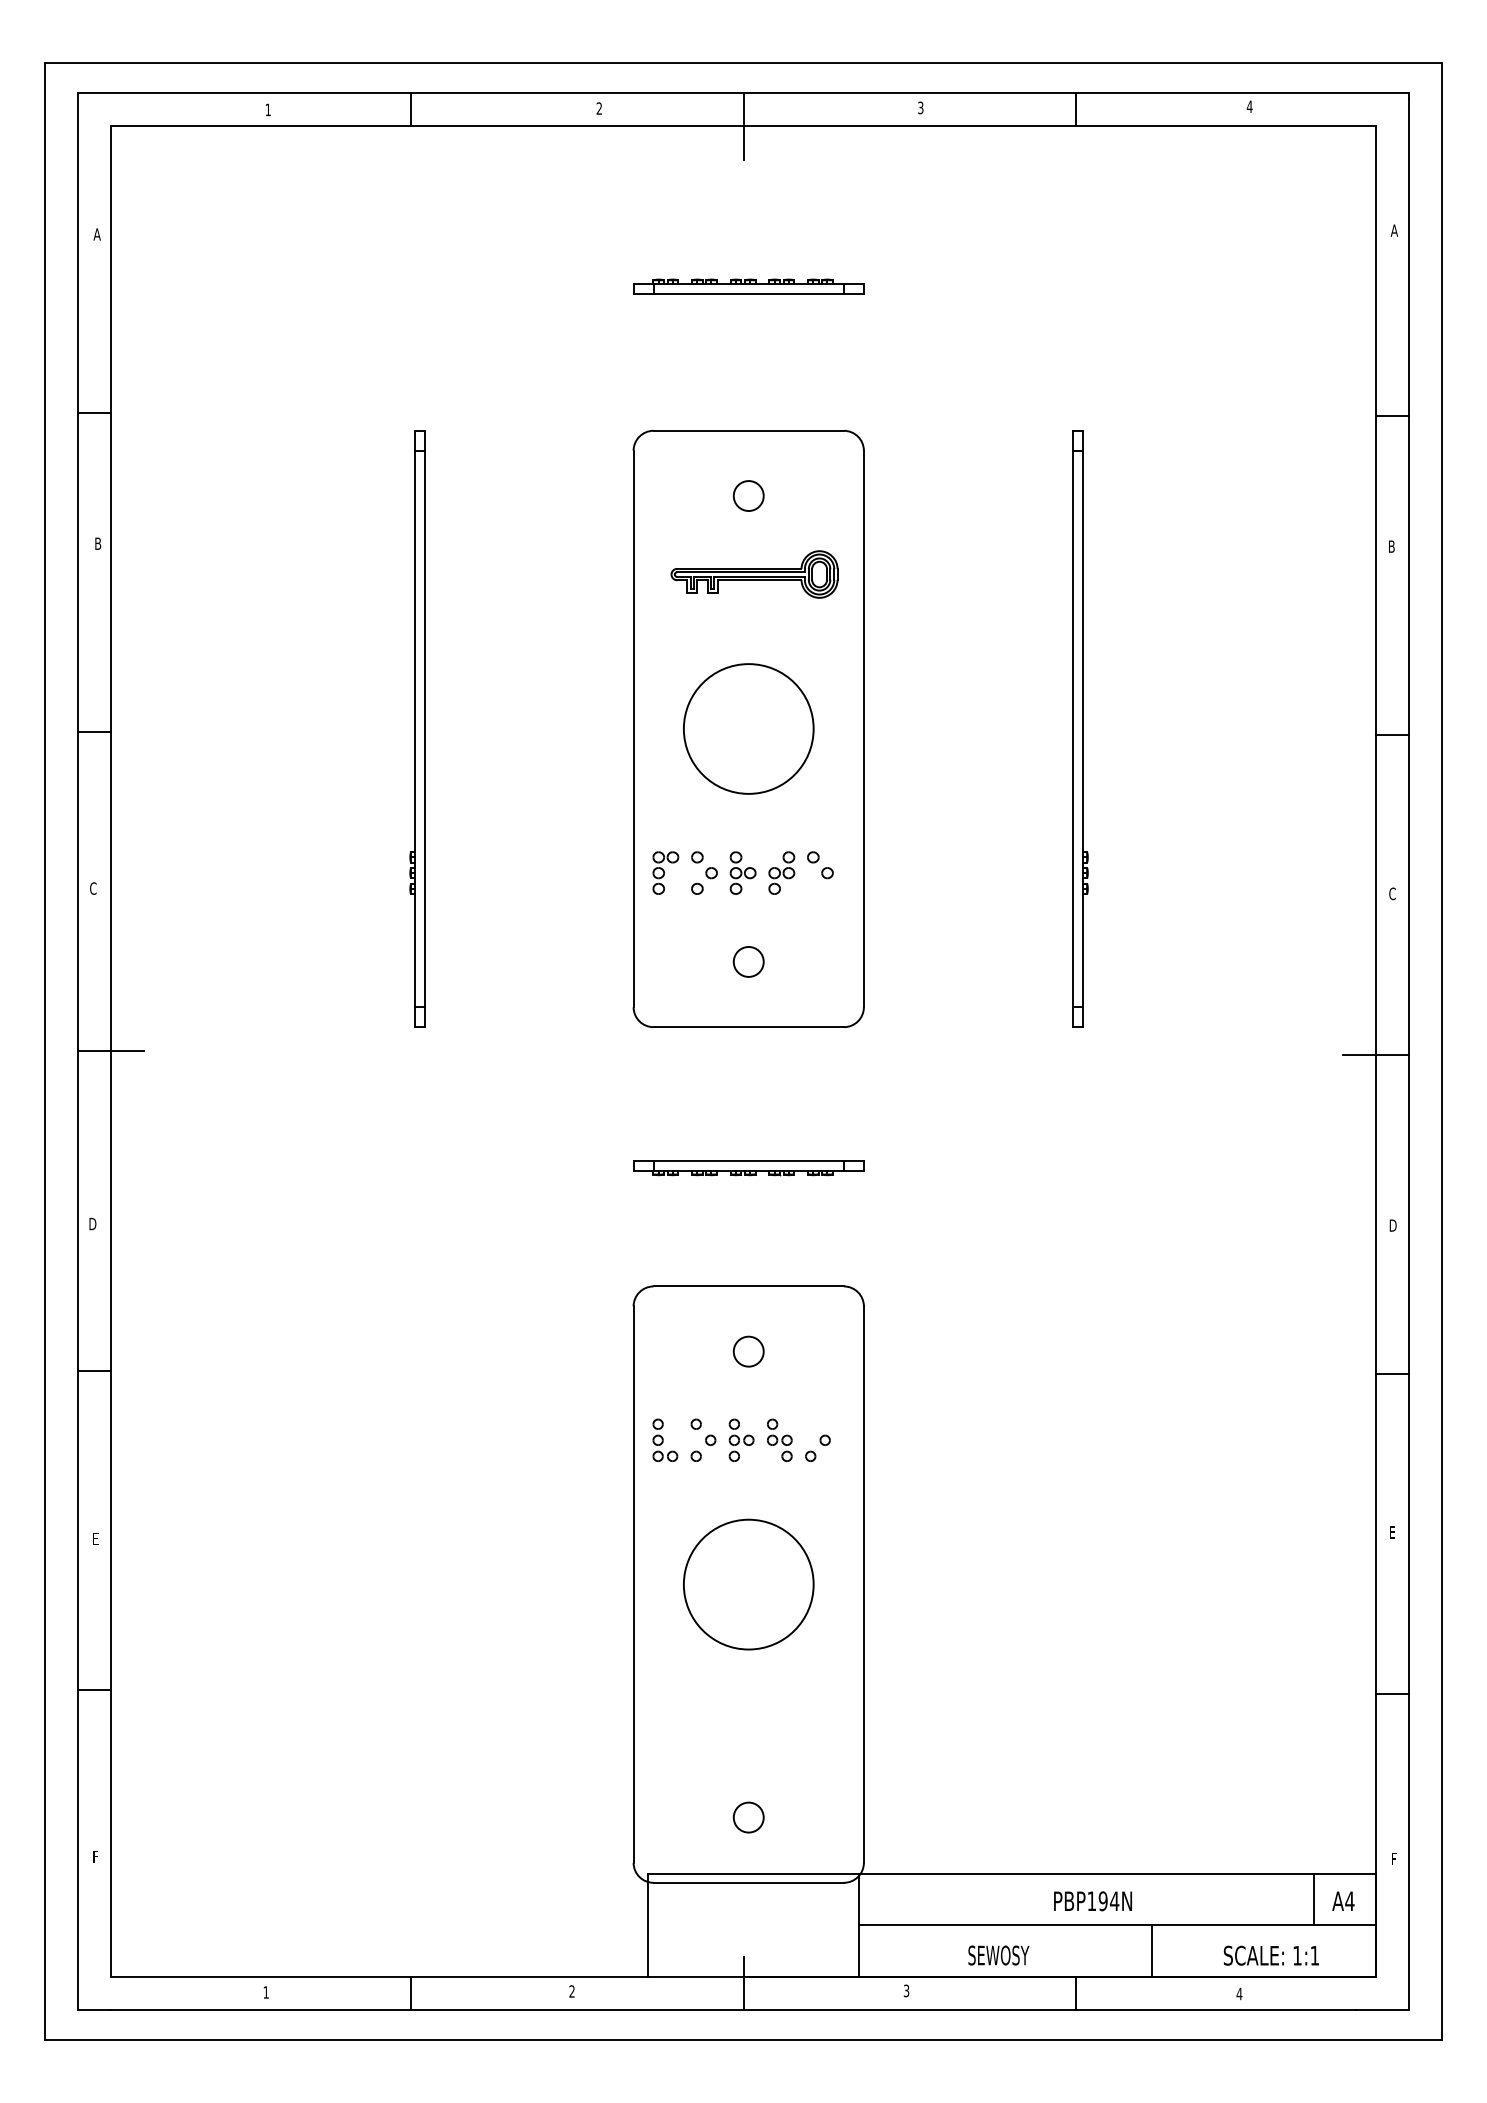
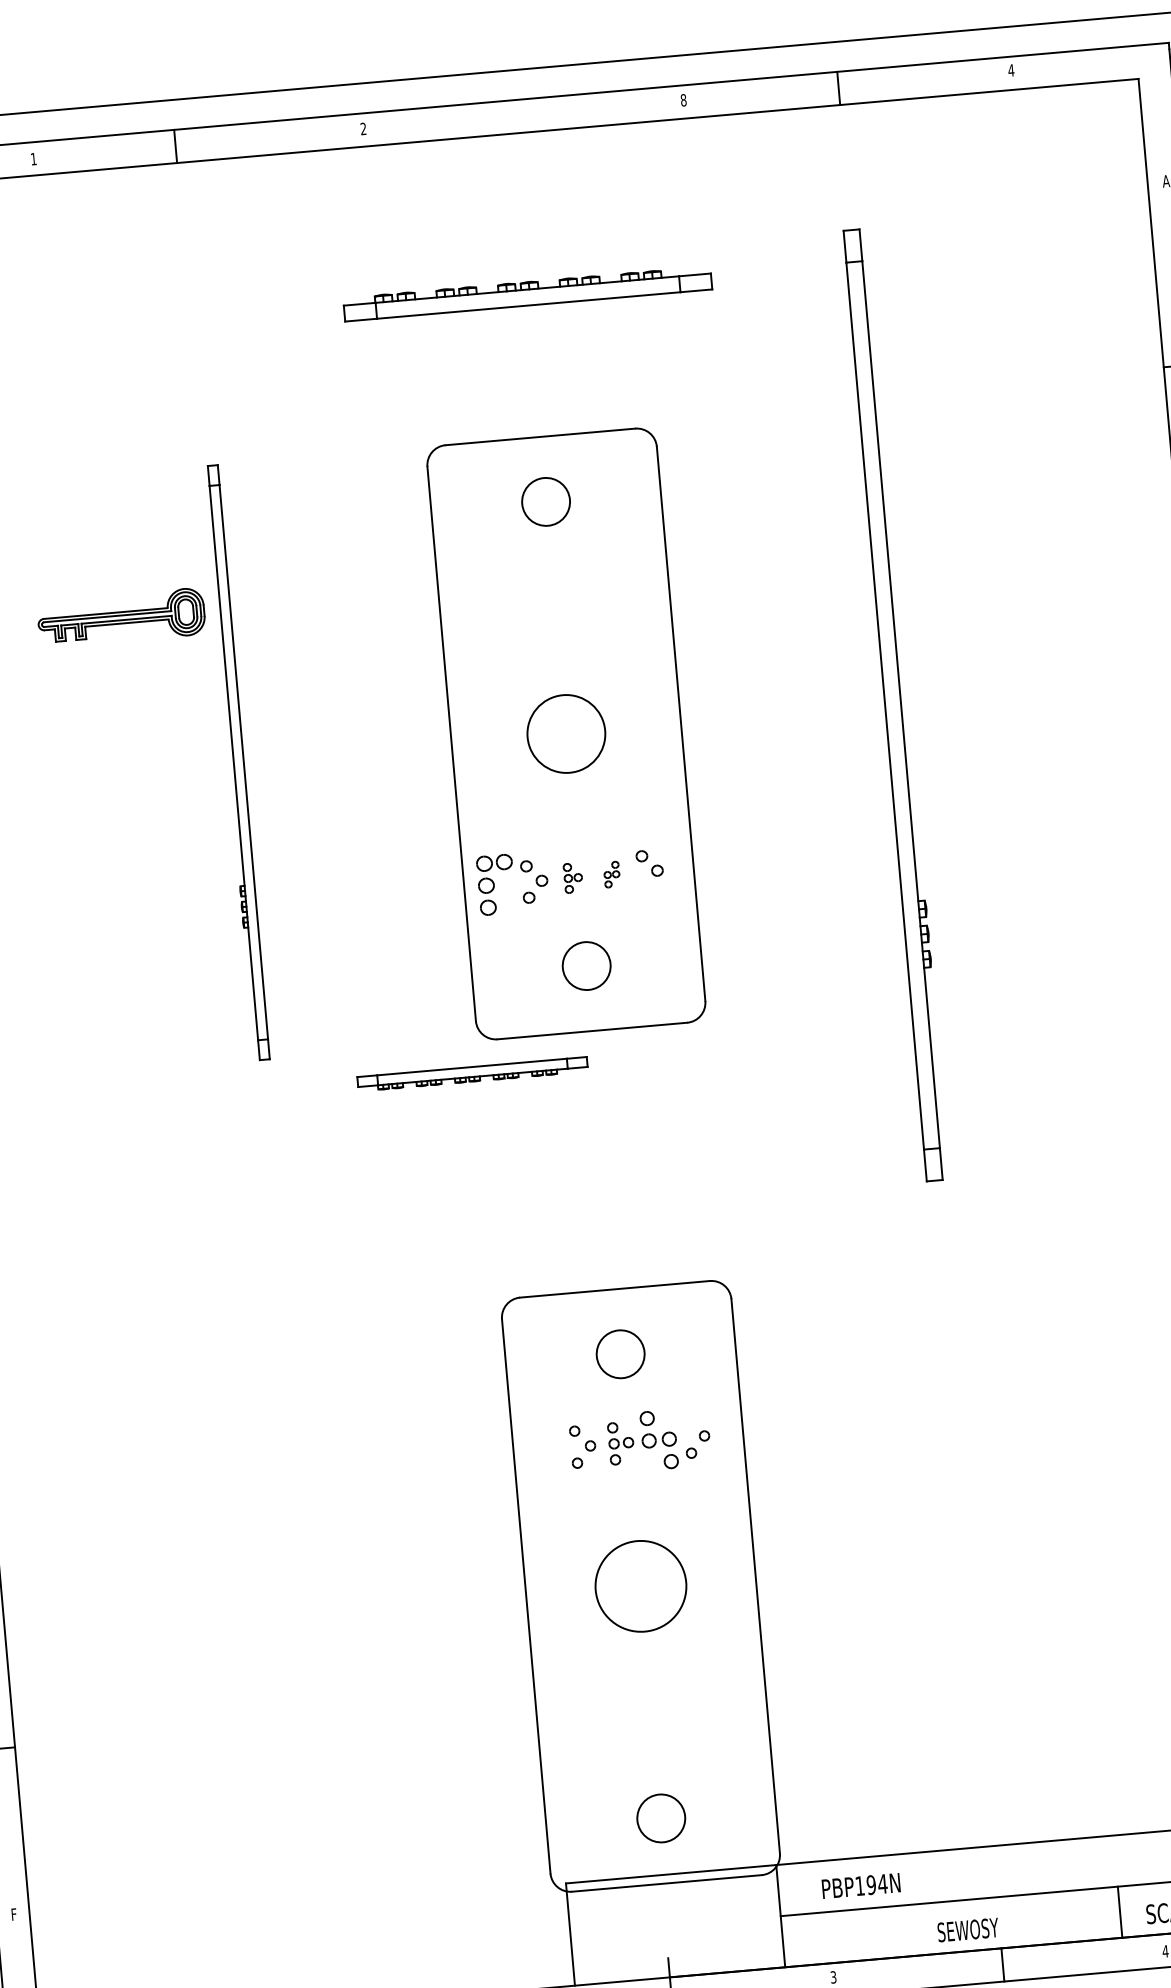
text: (920, 107) -> (683, 99), 3 -> 8
line: (743, 126) -> (508, 134), removed
part: (748, 286) -> (527, 293), size x1.6
circle: (748, 496) -> (545, 502), size x1.6
part: (754, 574) -> (121, 617), moved
circle: (748, 728) -> (566, 733), size x0.6
part: (1080, 728) -> (896, 704), size x1.6
part: (665, 872) -> (495, 884), size x1.4
part: (742, 872) -> (572, 877), size x0.7
part: (781, 872) -> (611, 874), size x0.6
circle: (748, 961) -> (586, 965), size x1.6
part: (748, 1168) -> (472, 1074), moved
circle: (748, 1351) -> (620, 1354), size x1.6
part: (665, 1439) -> (545, 1449), removed
part: (779, 1439) -> (658, 1439), size x1.4
circle: (748, 1584) -> (640, 1586), size x0.7
circle: (748, 1817) -> (661, 1818), size x1.6
text: (1092, 1901) -> (860, 1886), moved
line: (1151, 1950) -> (1119, 1911), moved
text: (998, 1955) -> (967, 1930), moved

